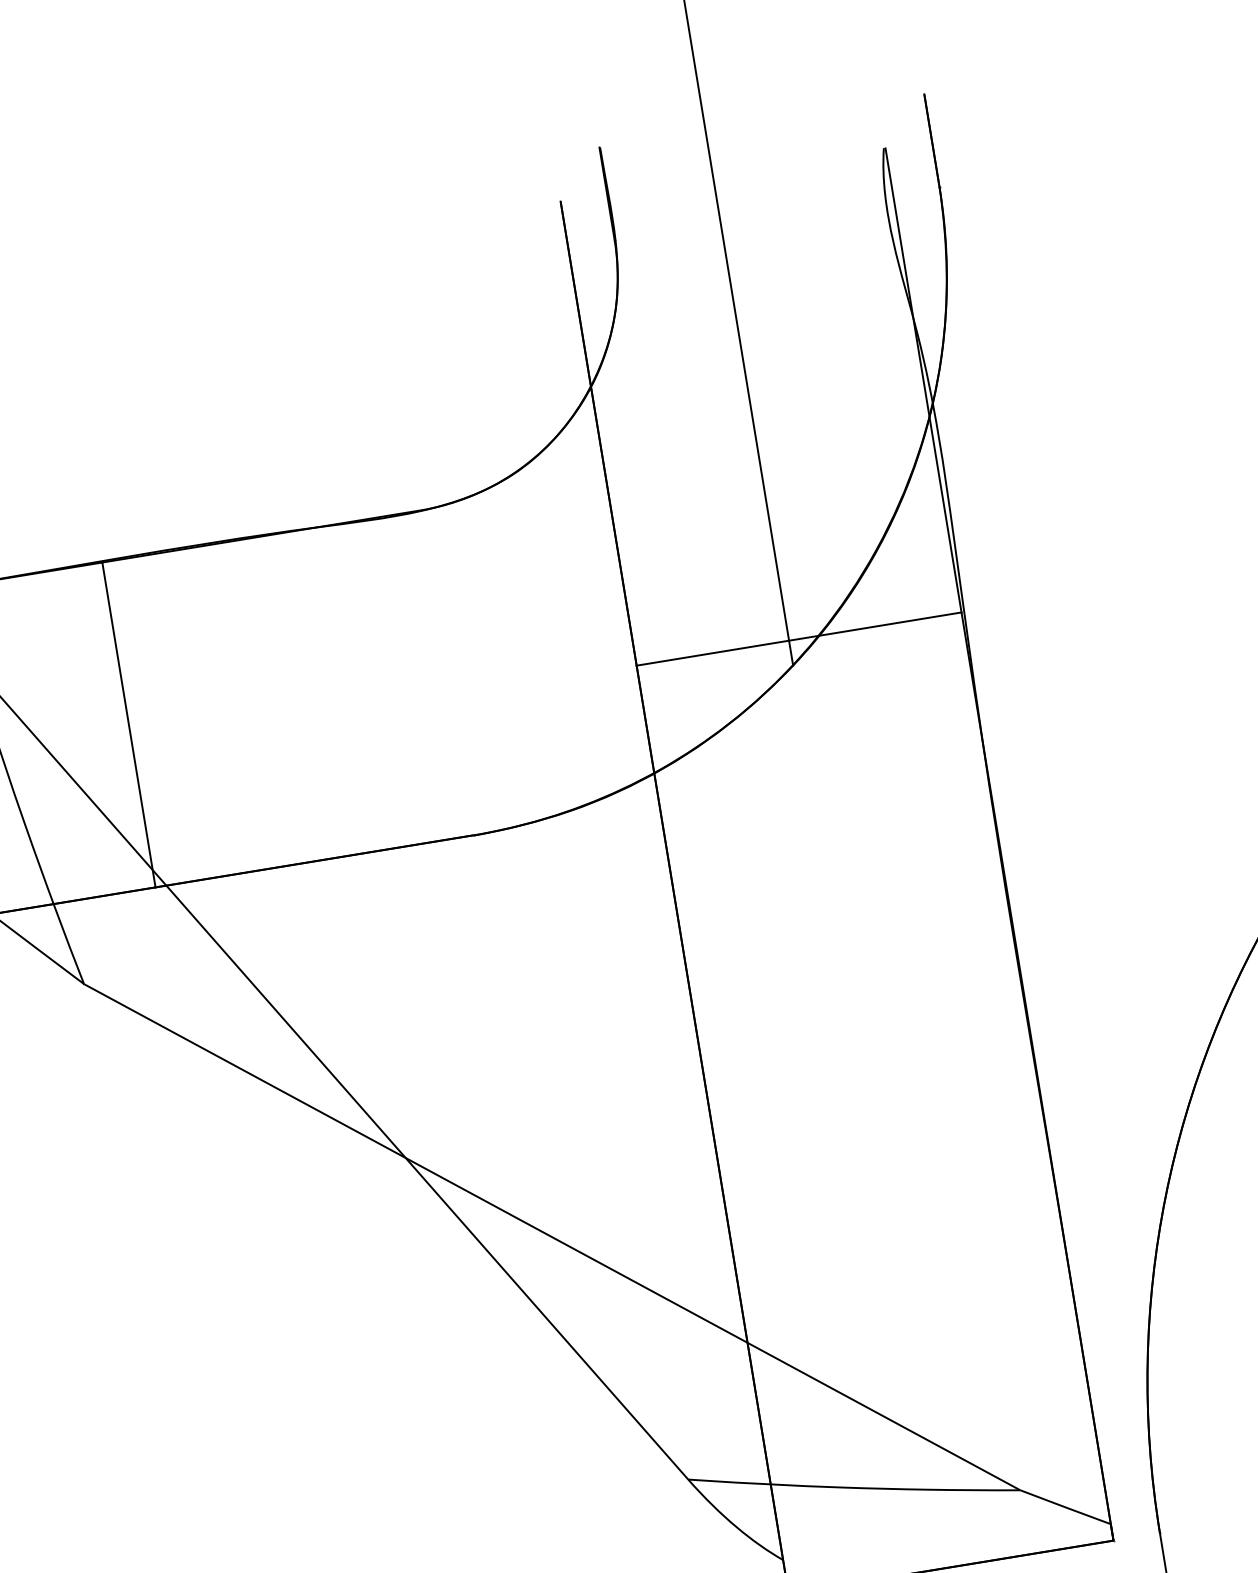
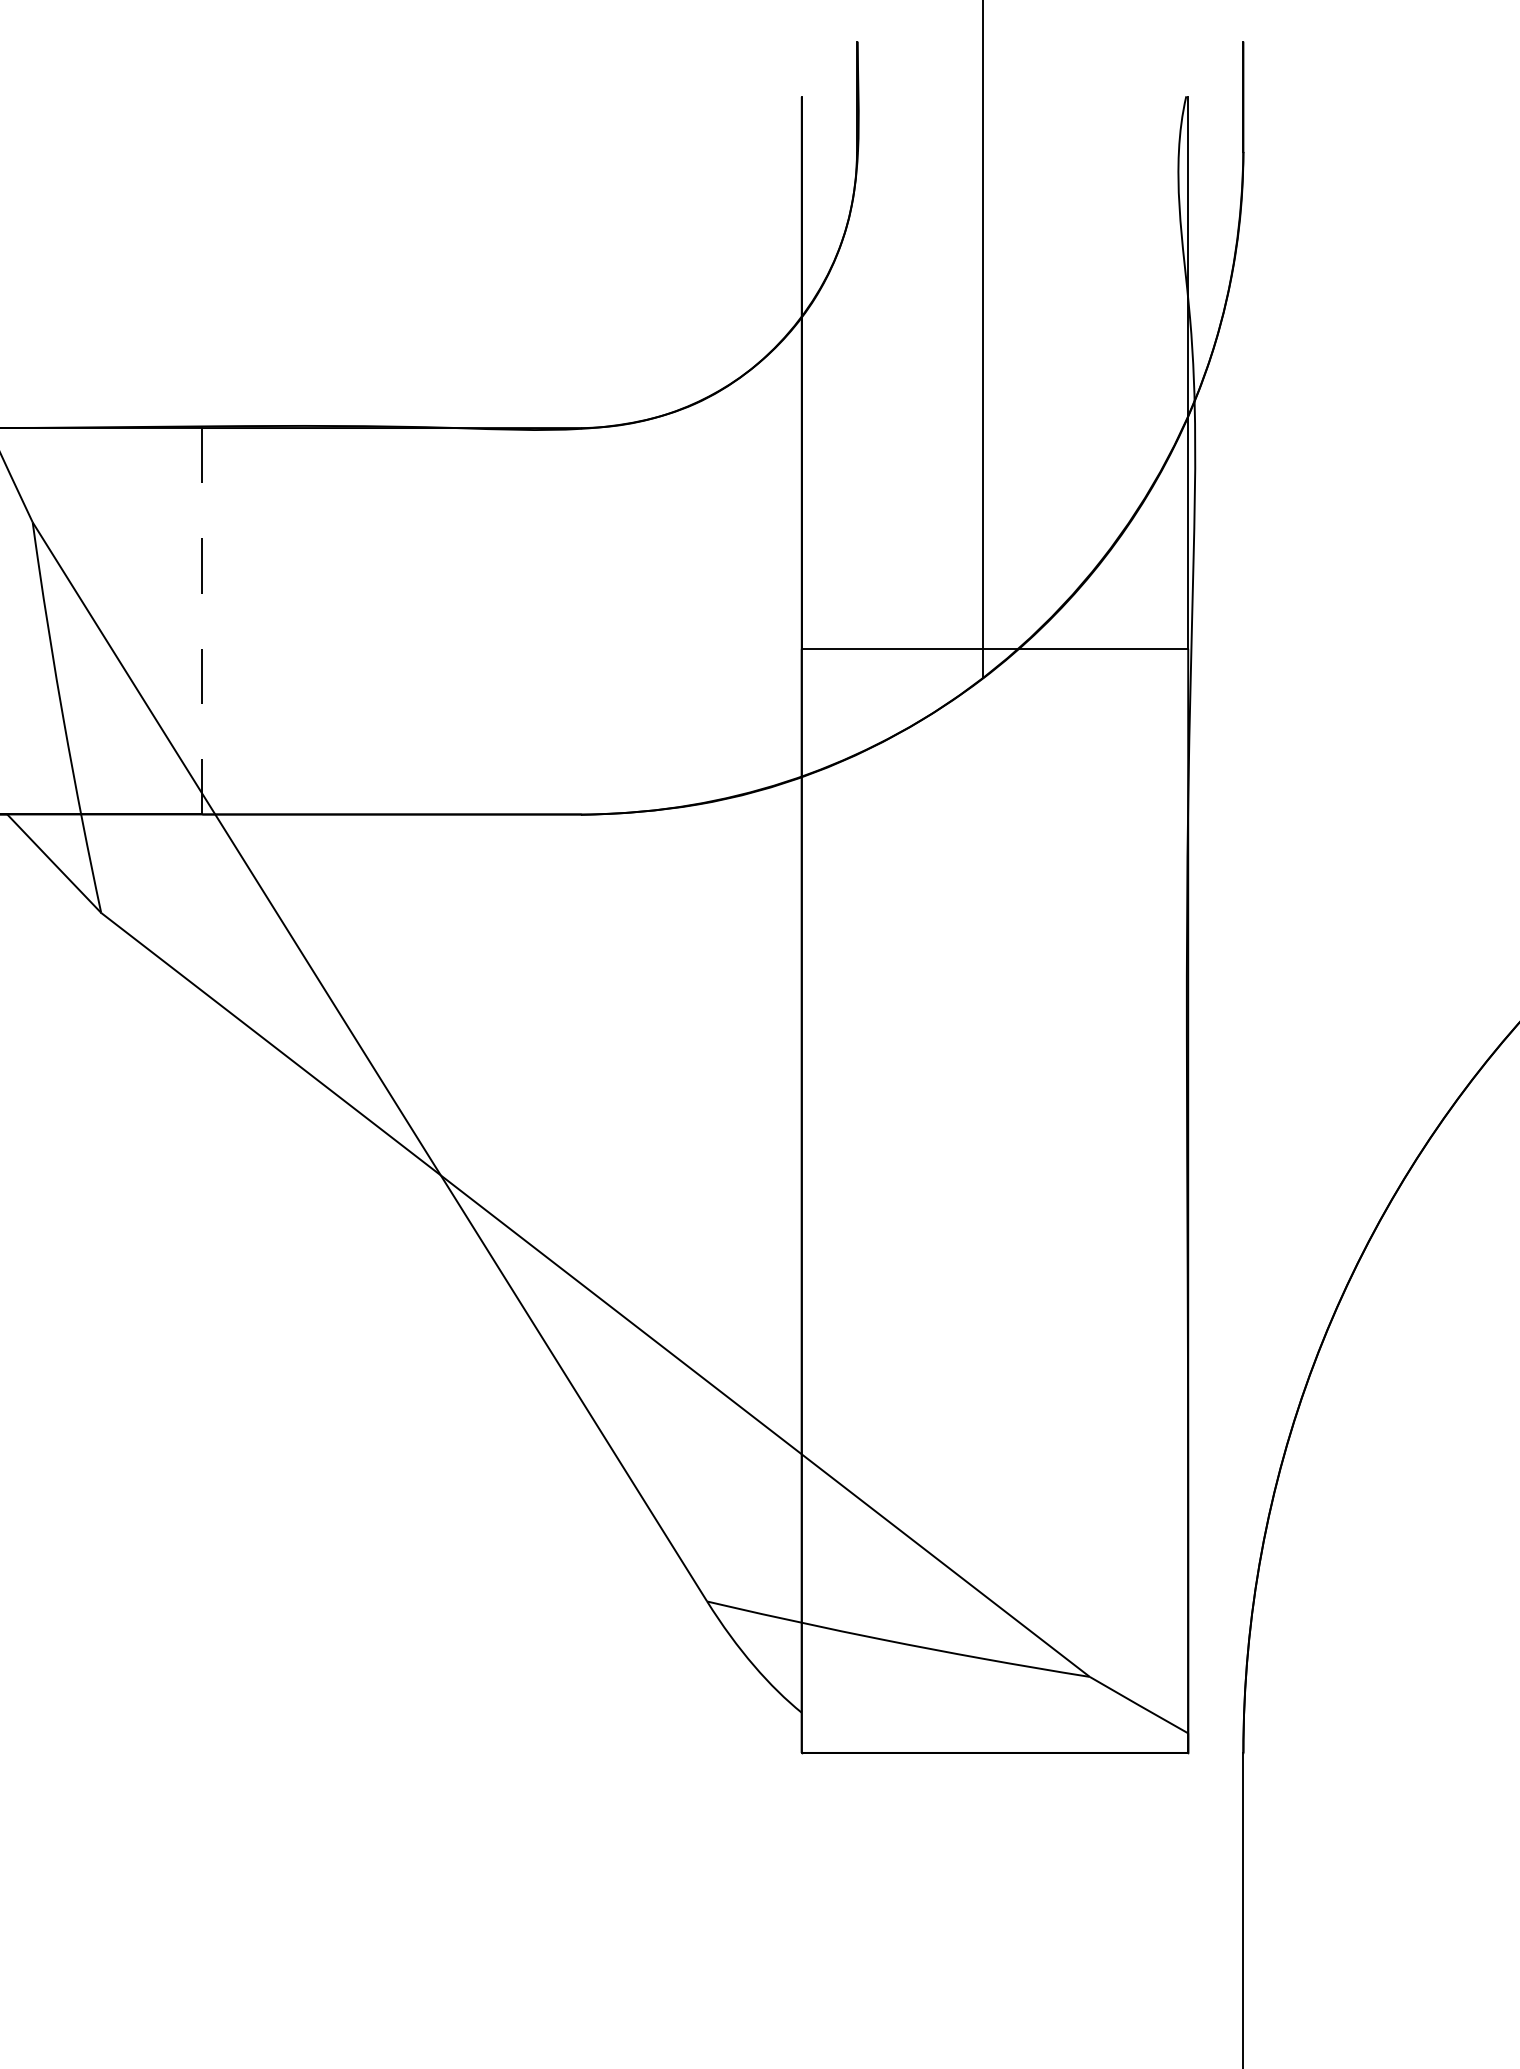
line: (128, 724) -> (202, 620), solid -> dashed

